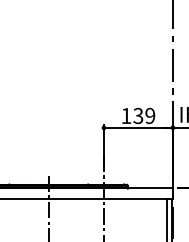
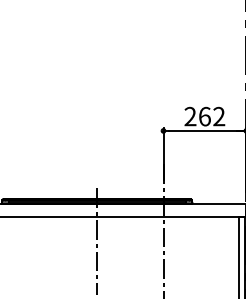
text: (138, 115) -> (204, 116), 139 -> 262

